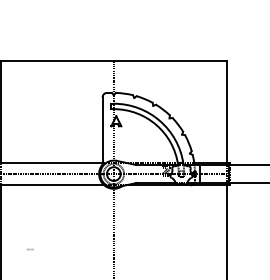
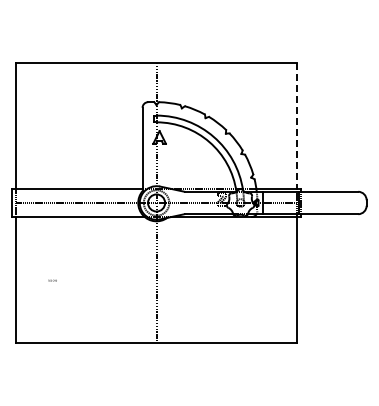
line: (226, 112) -> (296, 126), solid -> dashed
text: (30, 249) -> (52, 280), moved

